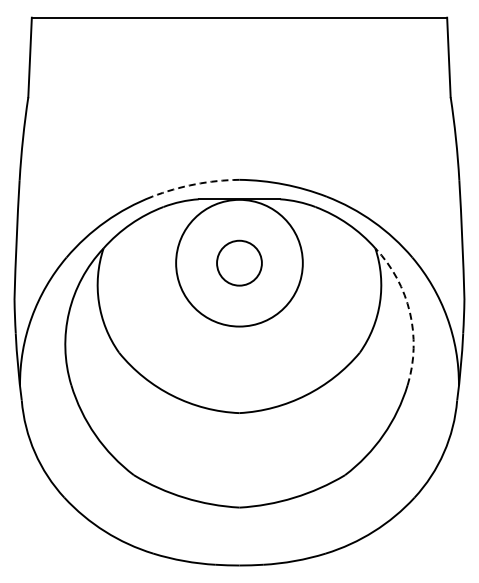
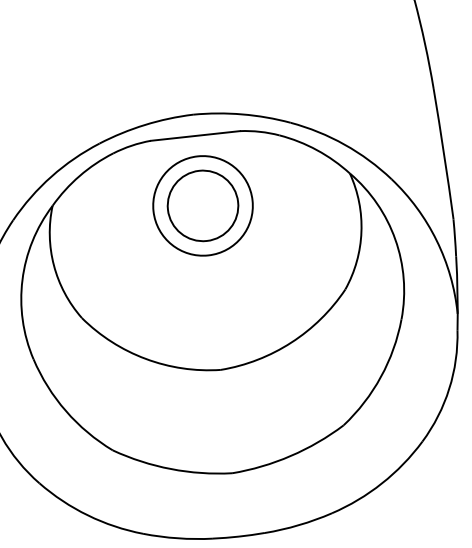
arc: (195, 184) -> (145, 125), dashed -> solid
circle: (239, 262) -> (202, 205), size x0.71
circle: (239, 263) -> (203, 206), size x1.43
arc: (409, 312) -> (394, 239), dashed -> solid

